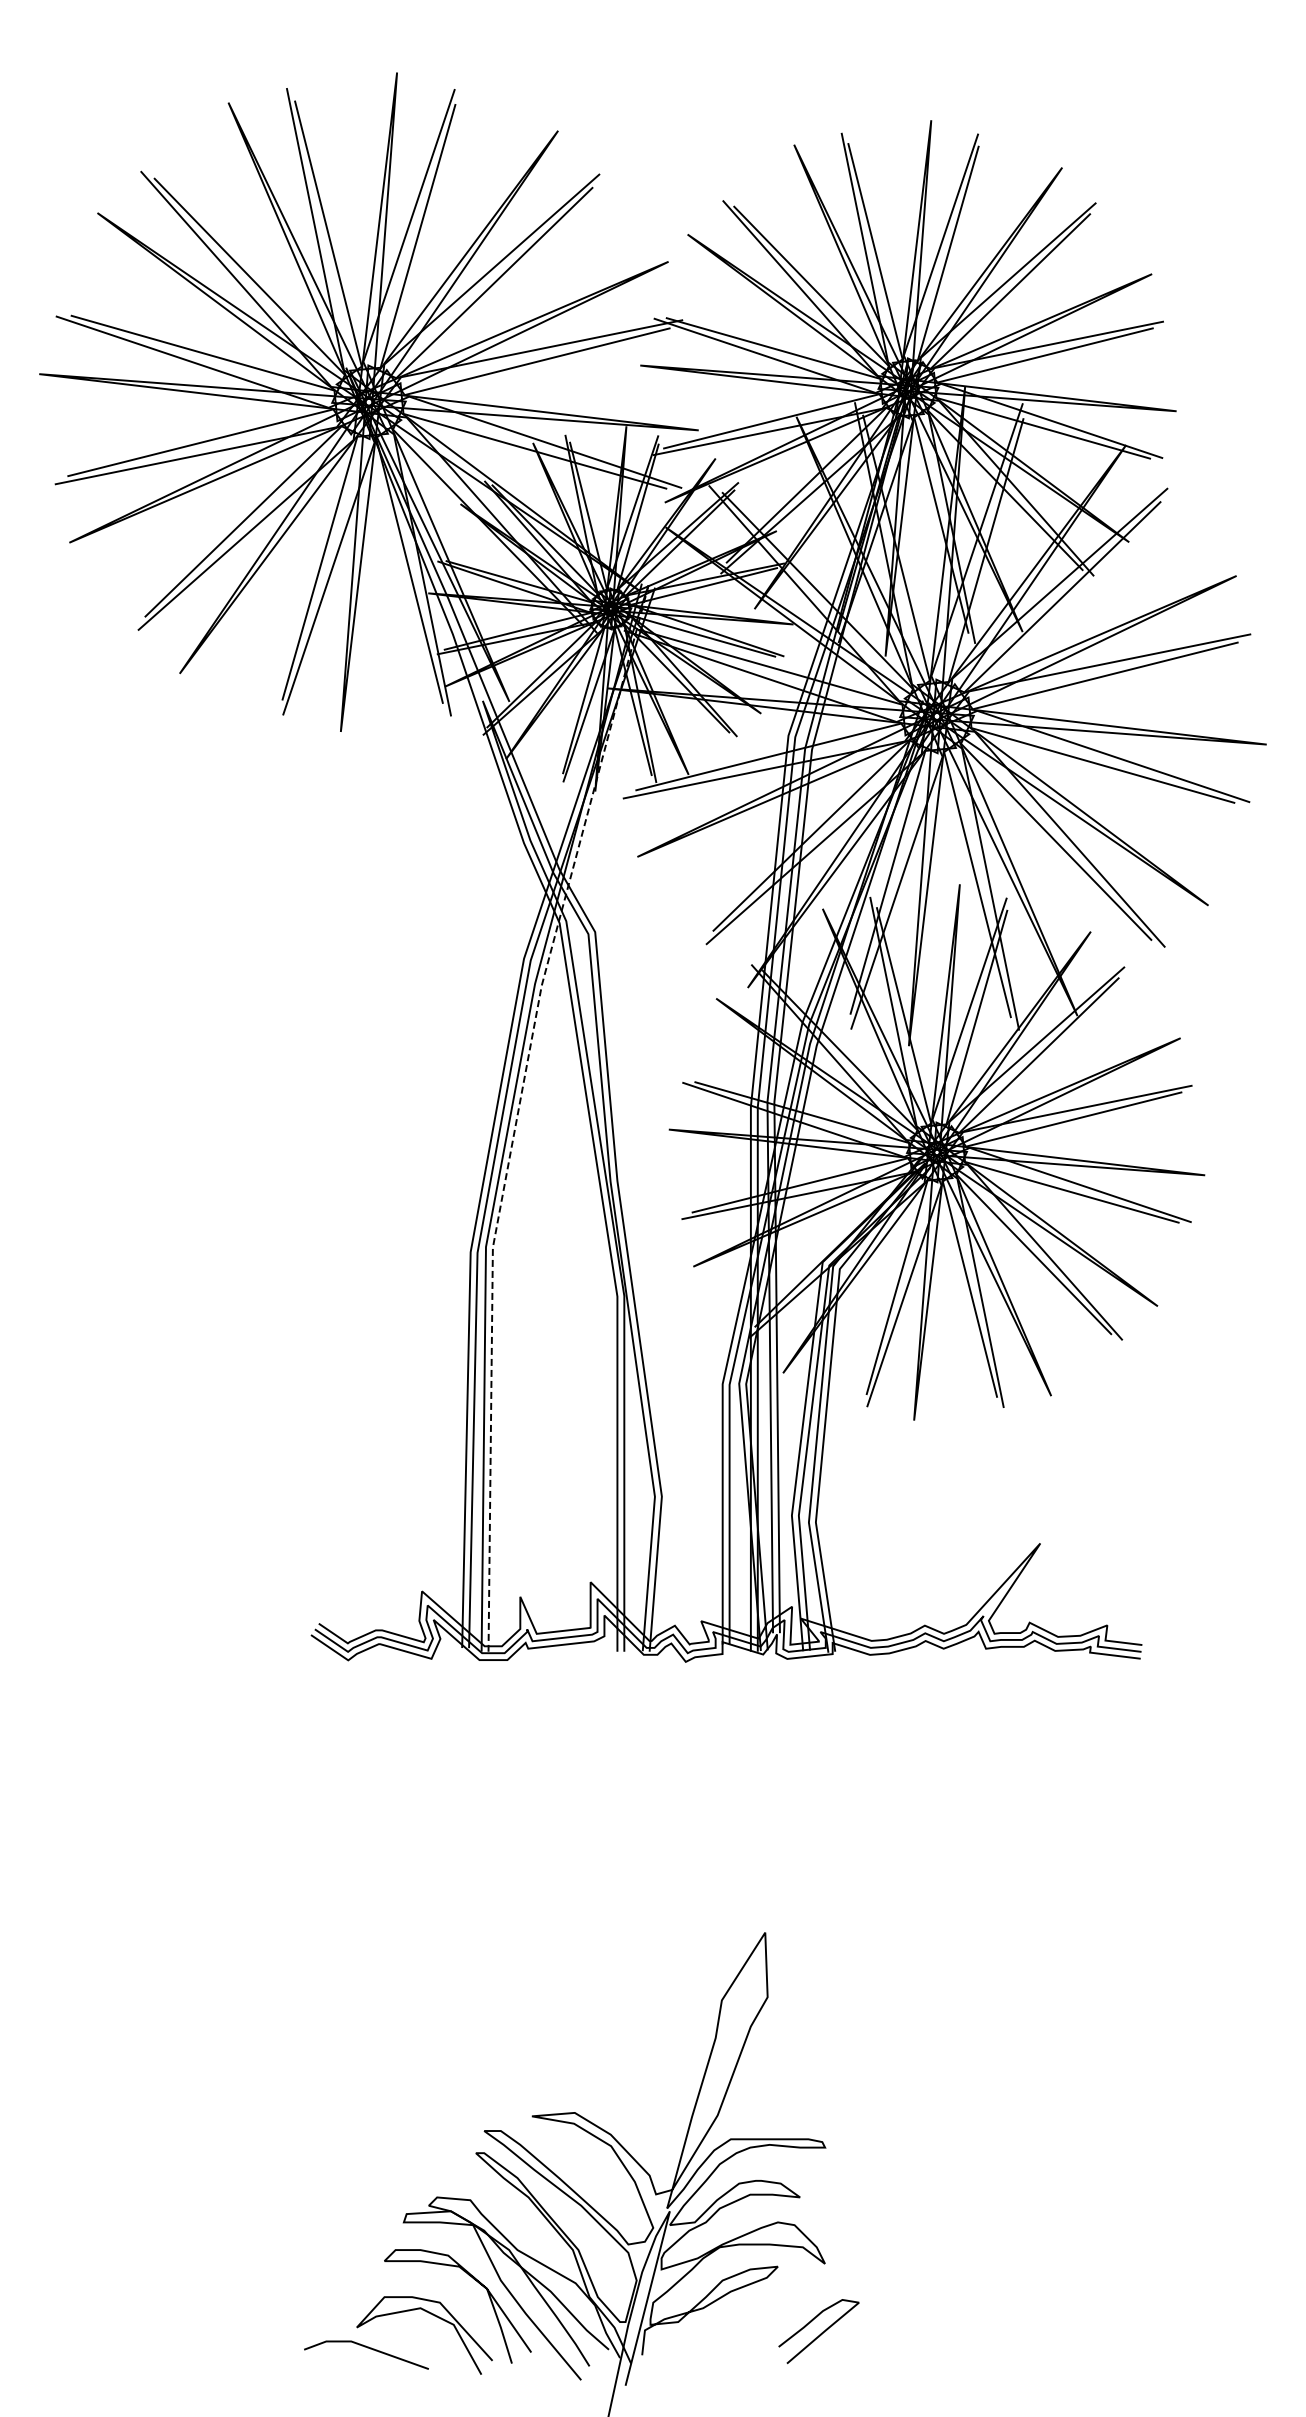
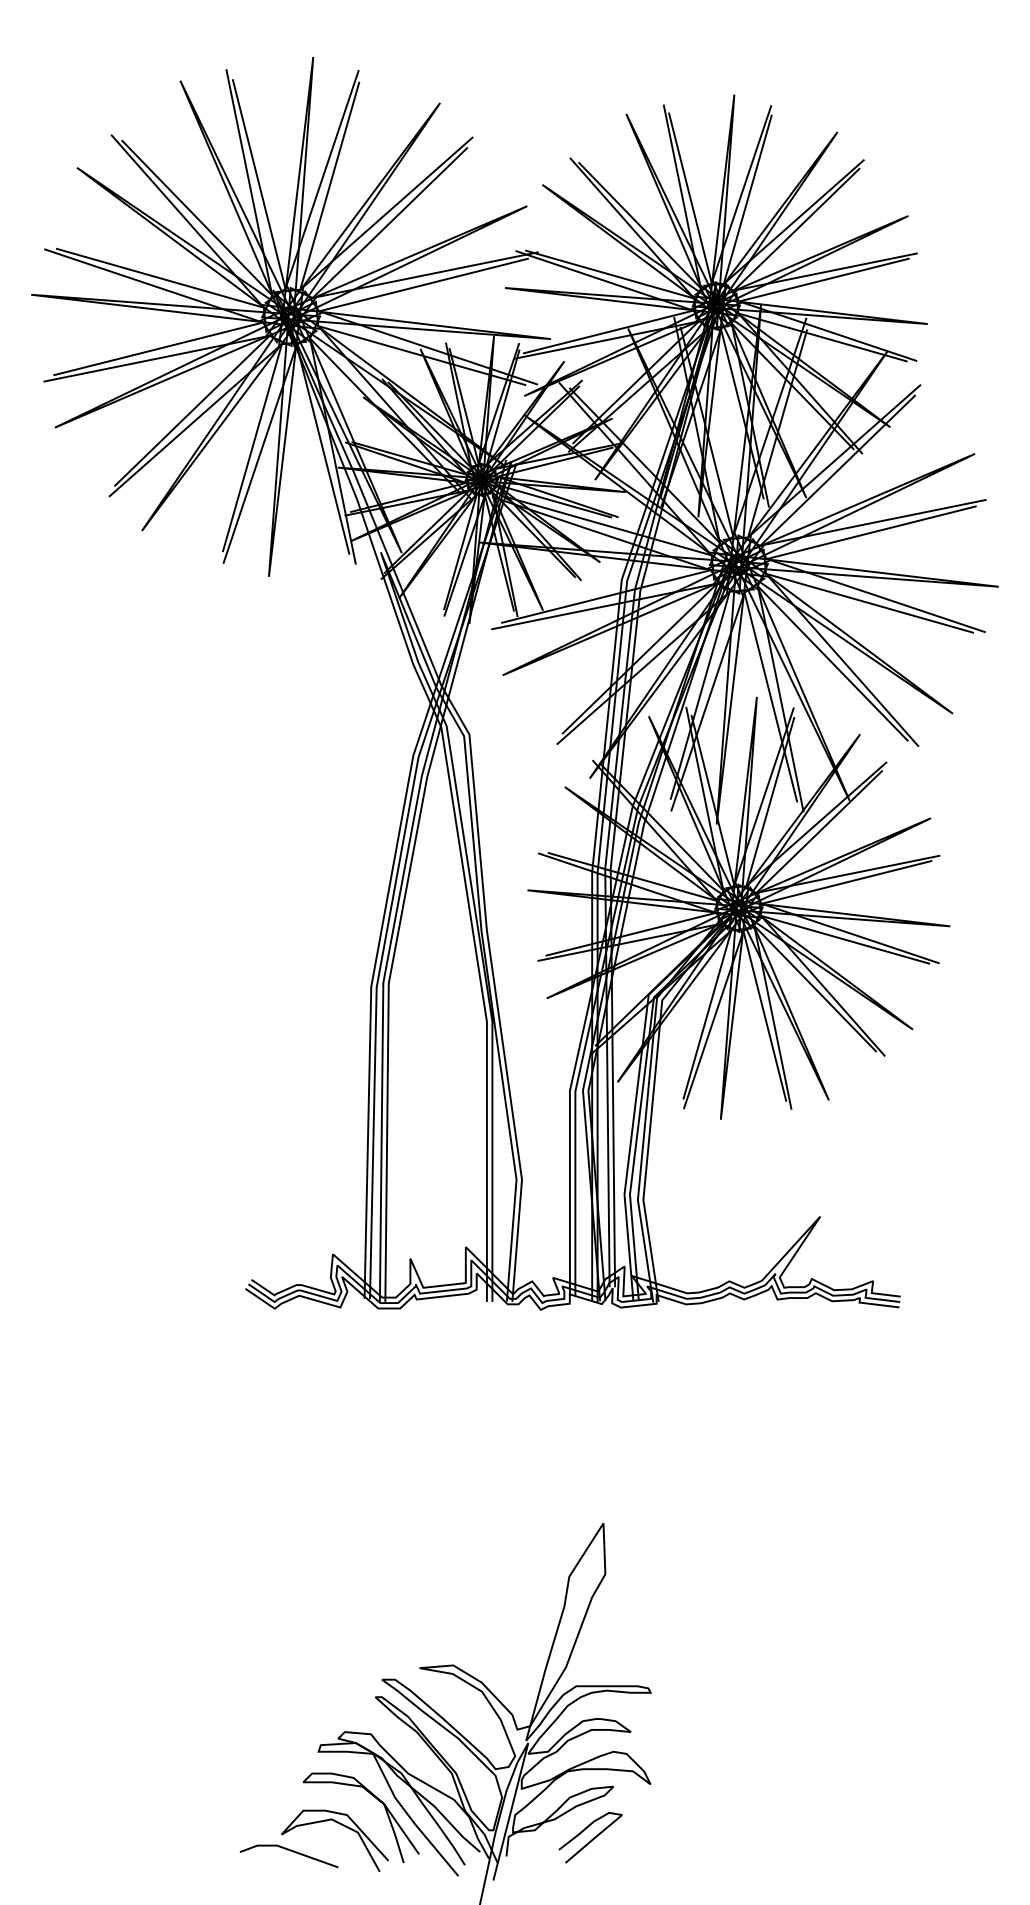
line: (518, 1112) -> (408, 876), dashed -> solid
curve: (820, 2333) -> (591, 1839), moved

